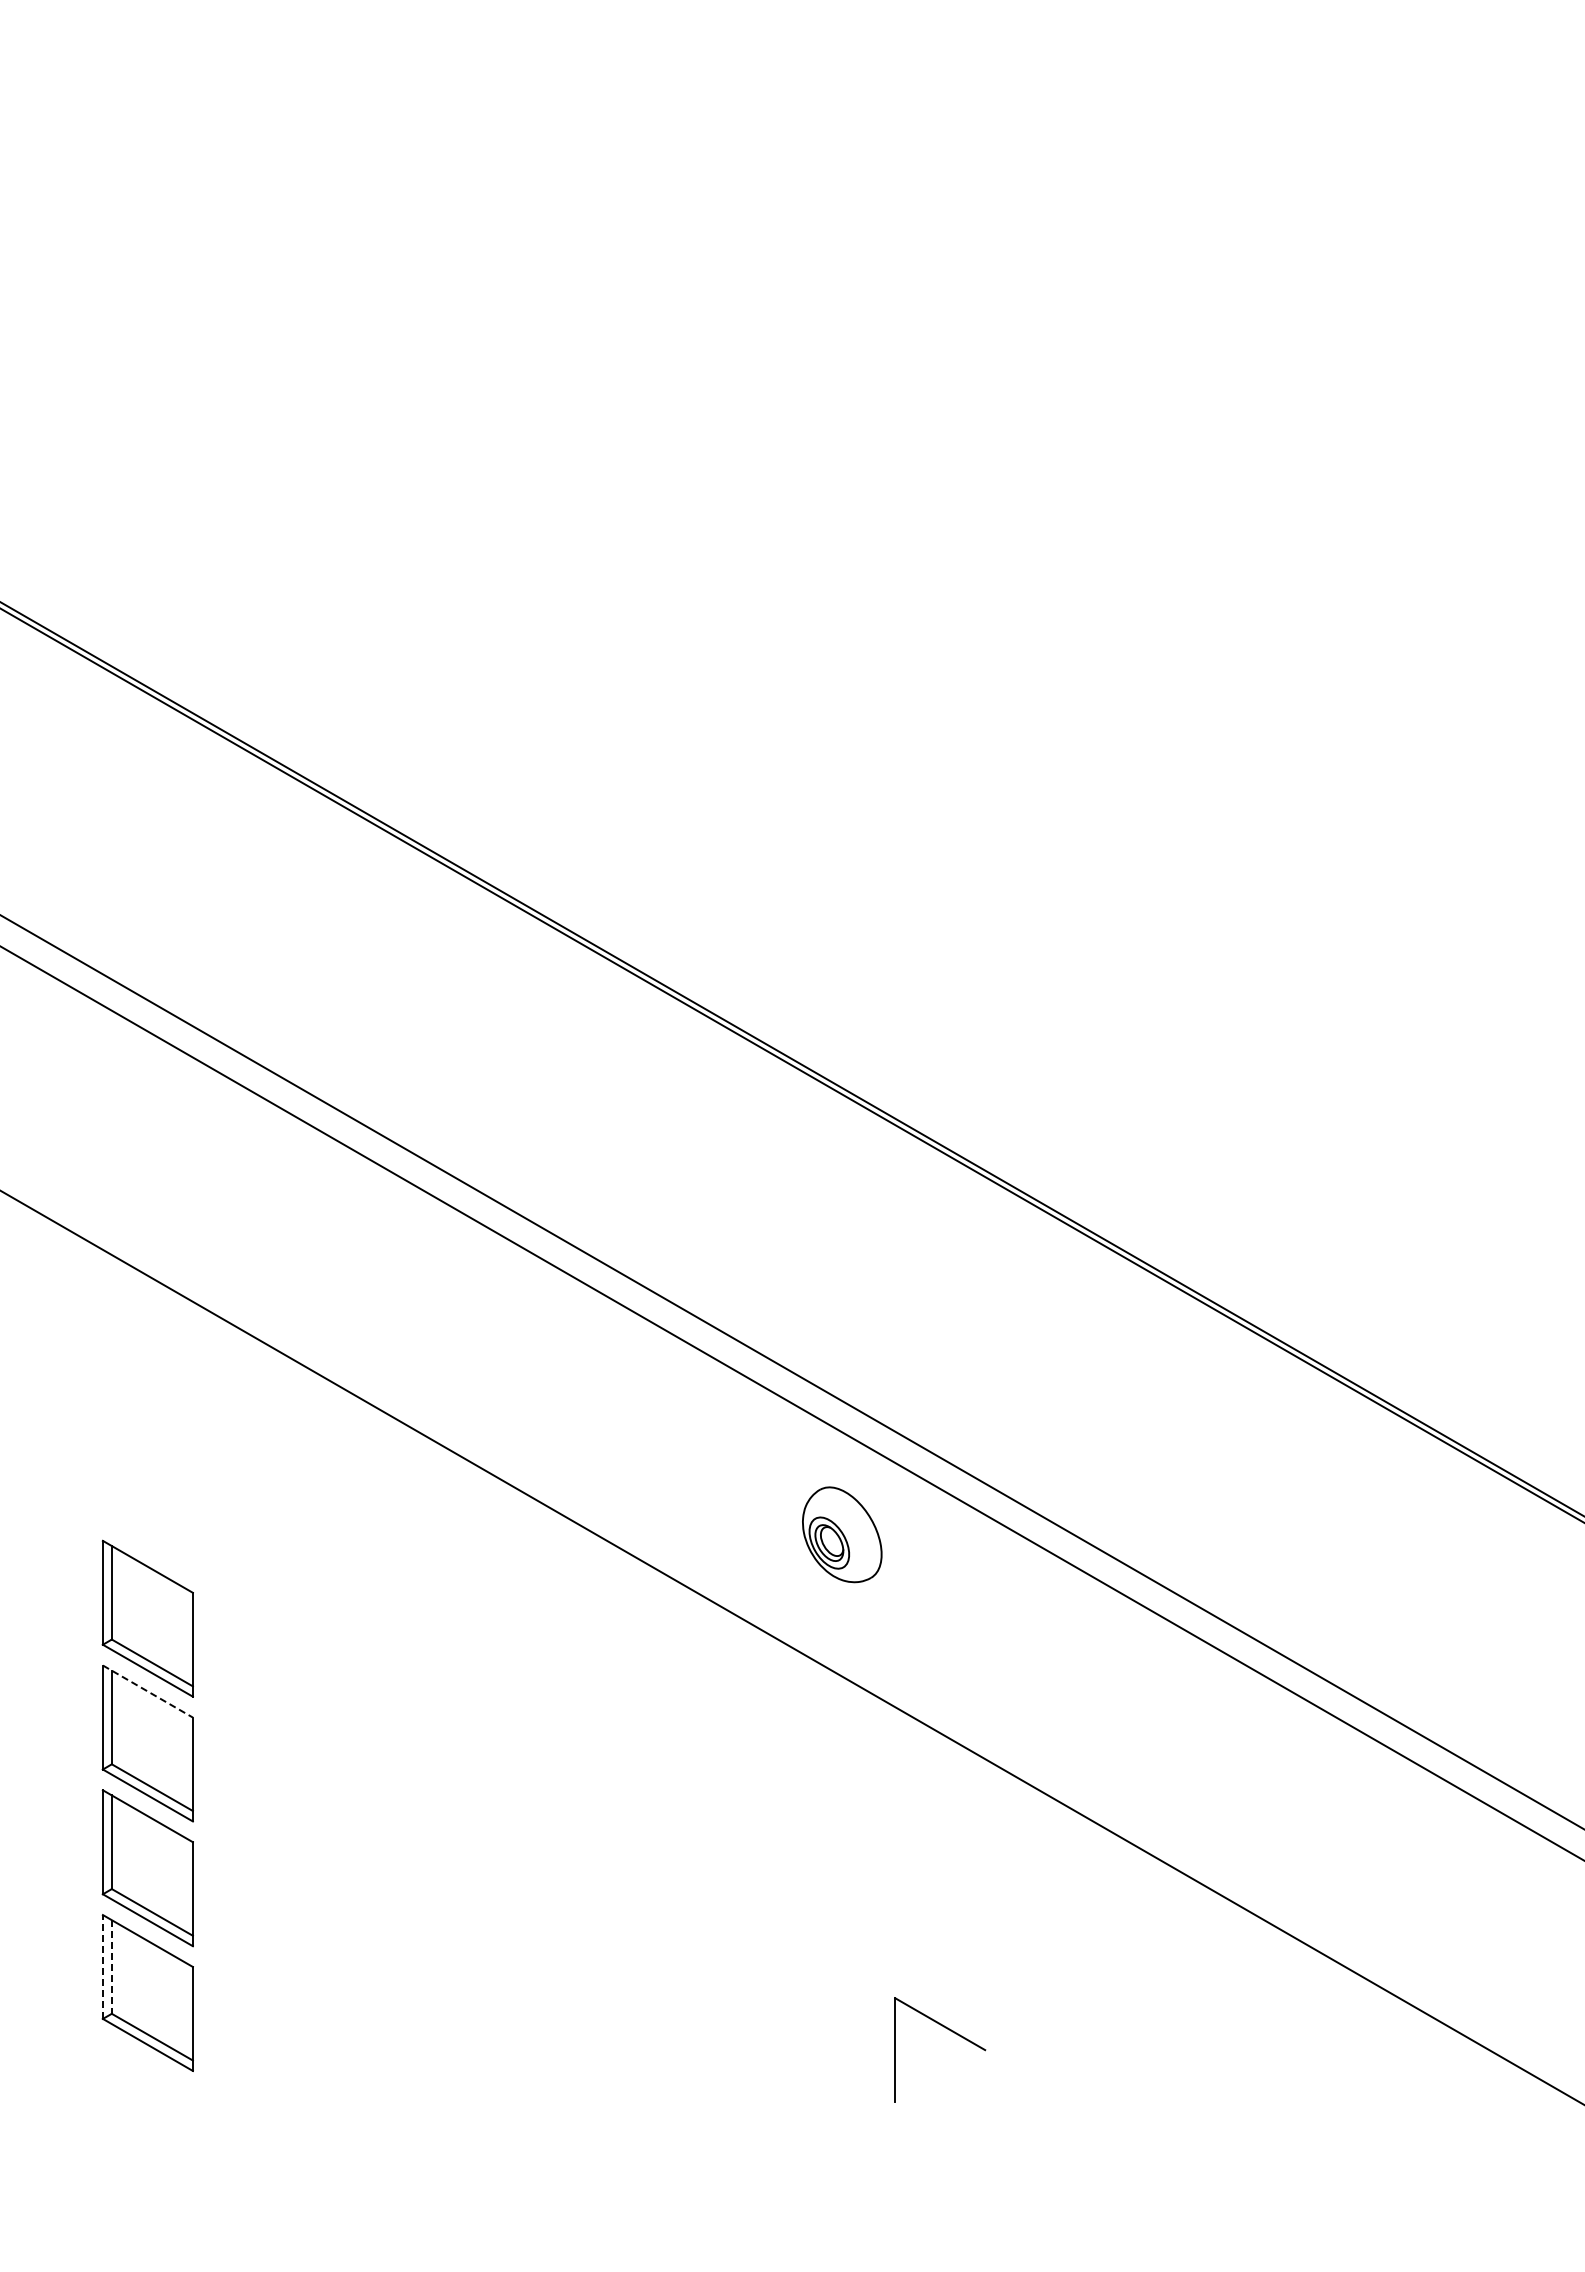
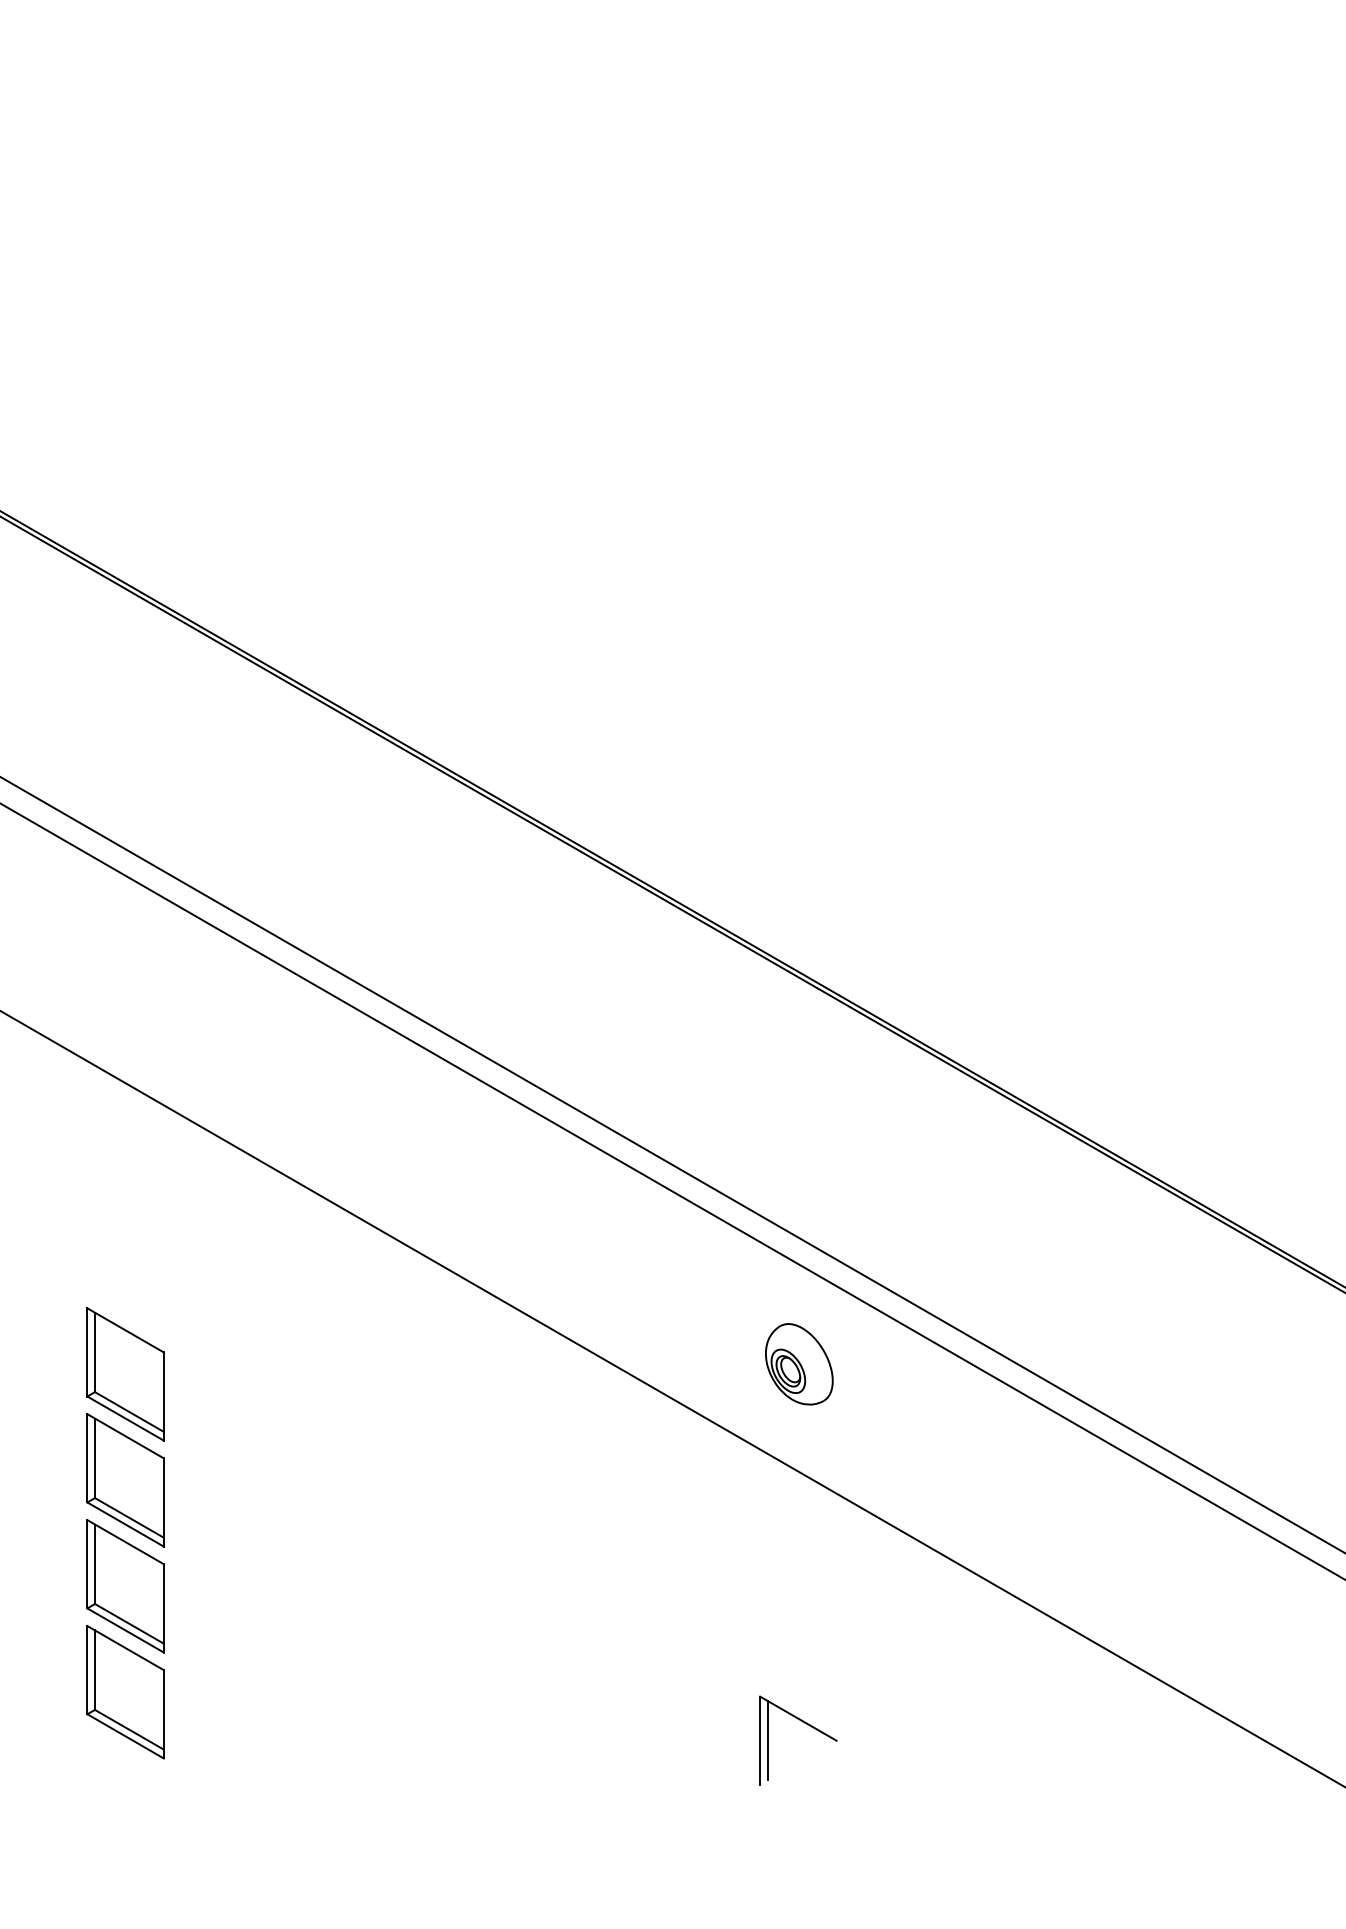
part: (842, 1534) -> (799, 1364), moved
line: (147, 1691) -> (125, 1436), dashed -> solid
line: (102, 1966) -> (87, 1669), dashed -> solid
line: (111, 1967) -> (94, 1670), dashed -> solid
line: (904, 2049) -> (768, 1740), added

